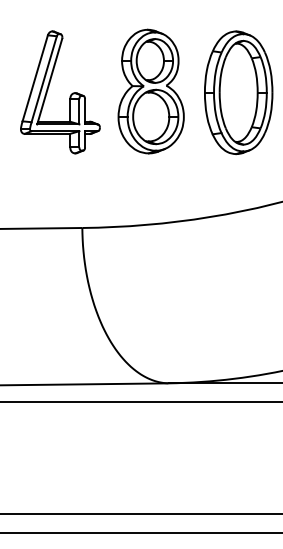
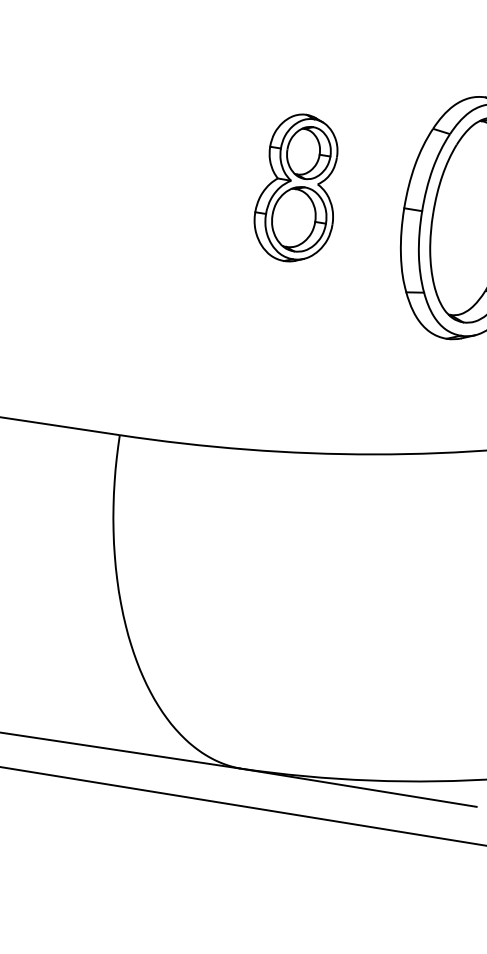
part: (150, 91) -> (297, 188), size x0.6
part: (69, 96) -> (136, 172), removed

